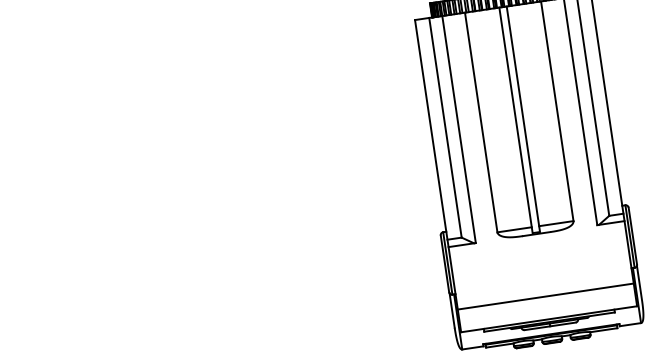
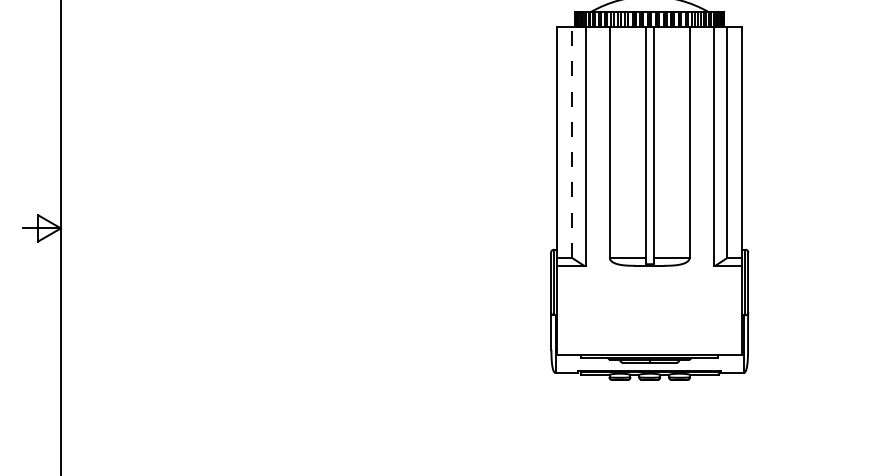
line: (445, 127) -> (572, 142), solid -> dashed
line: (545, 296) -> (649, 331), removed

